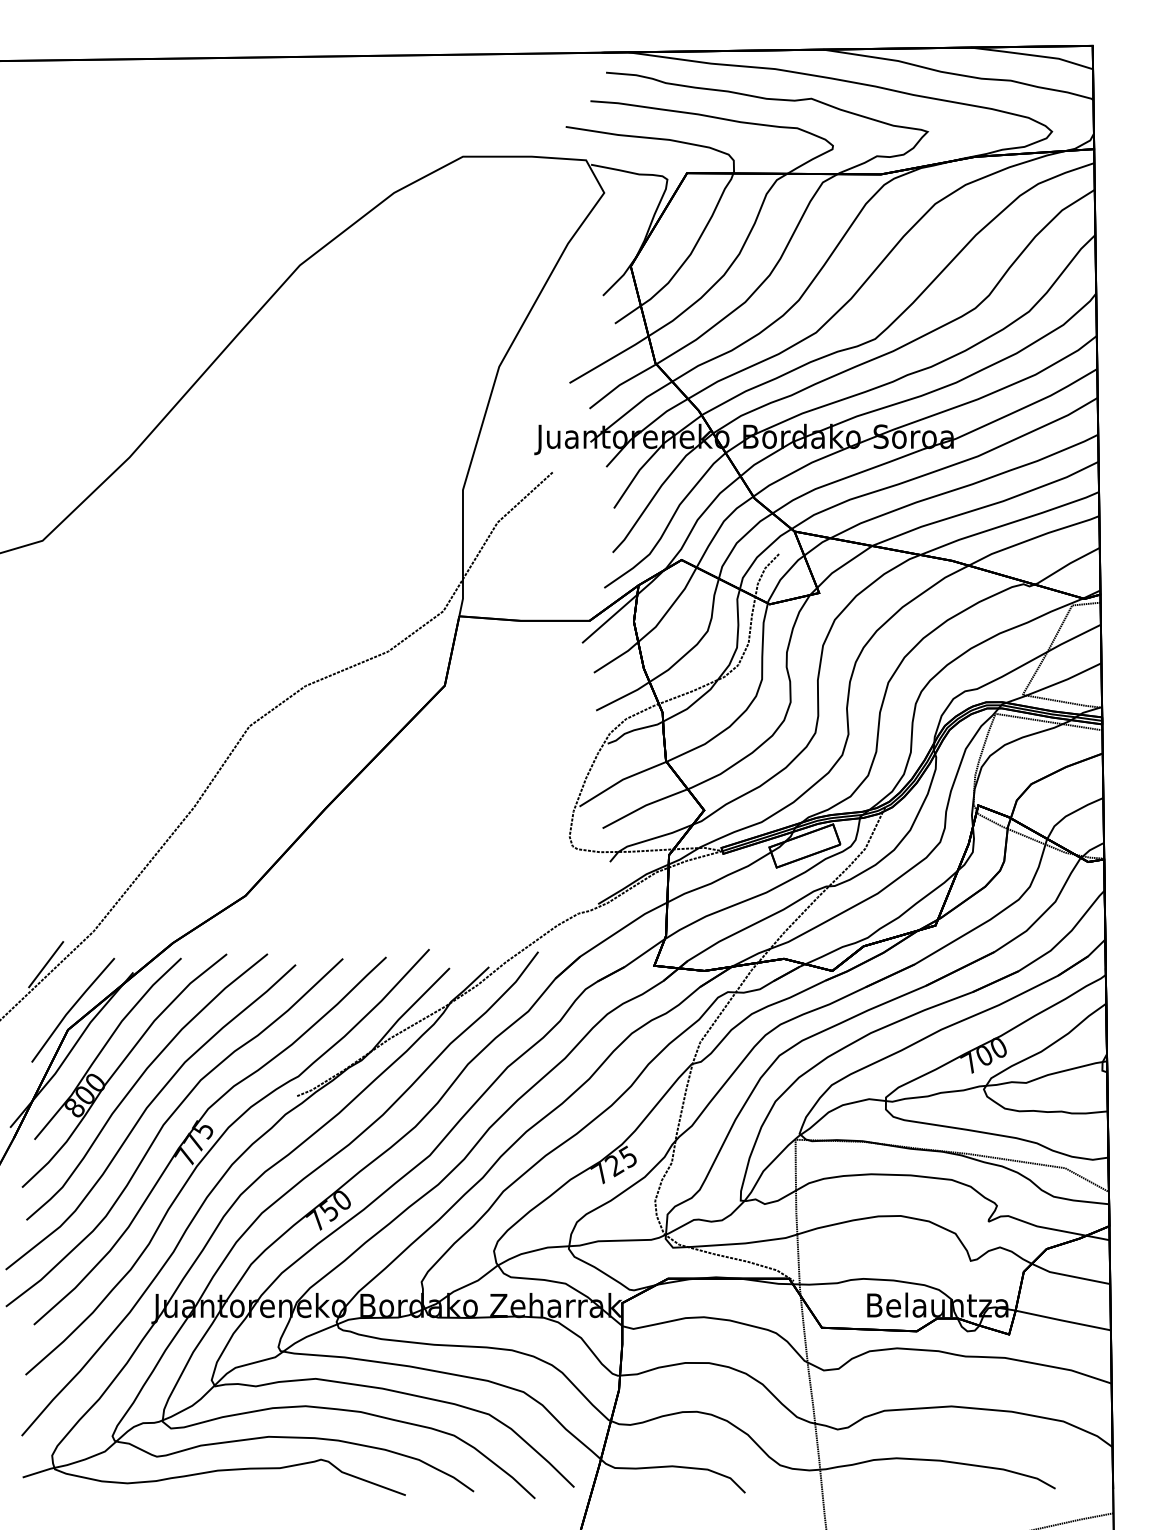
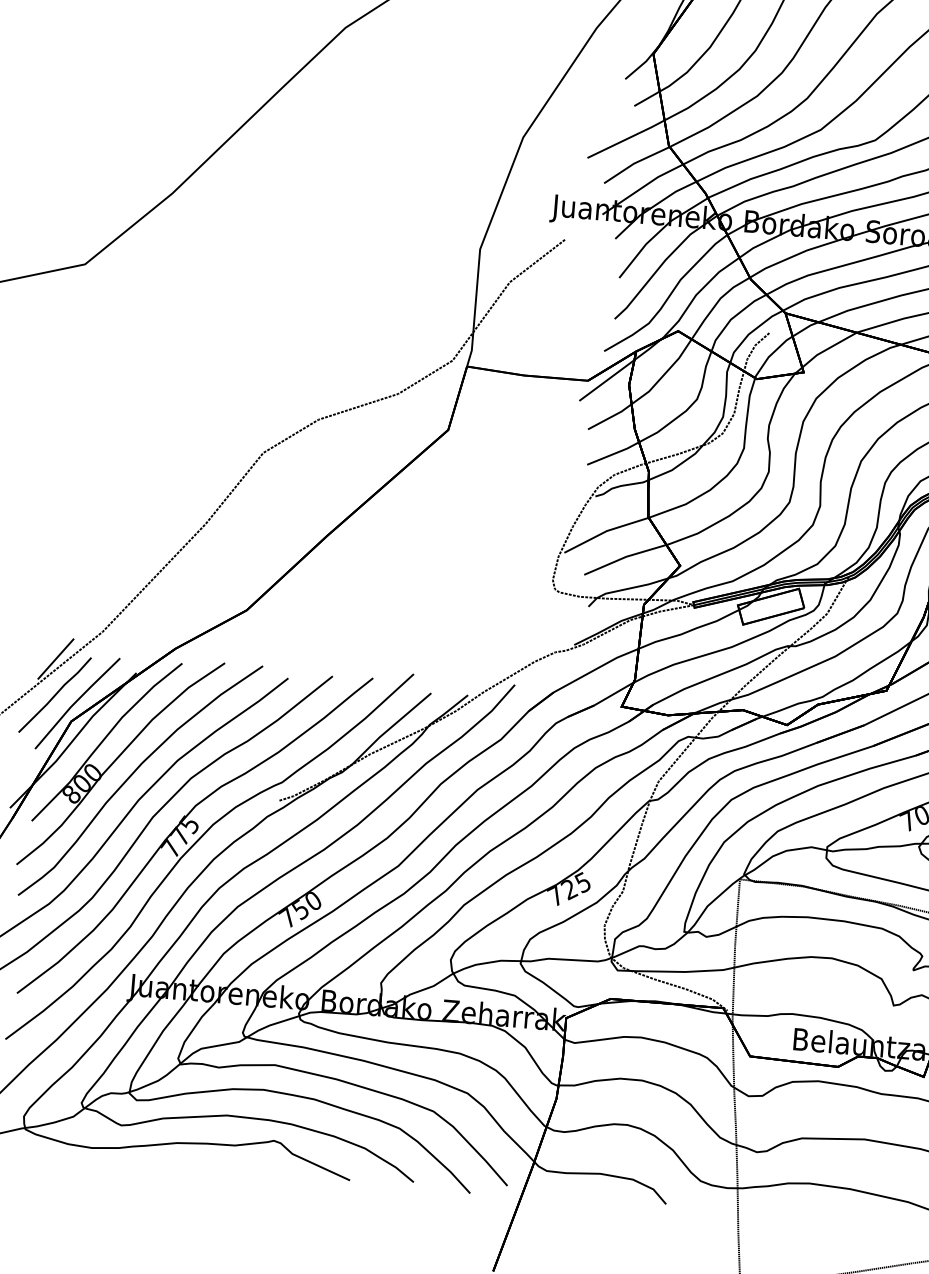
line: (48, 1002) -> (55, 694), added

